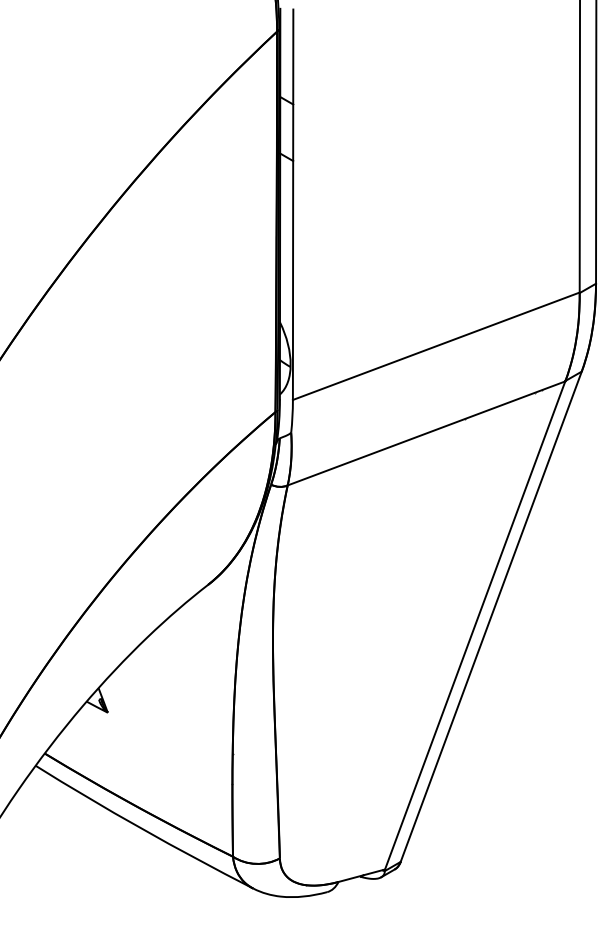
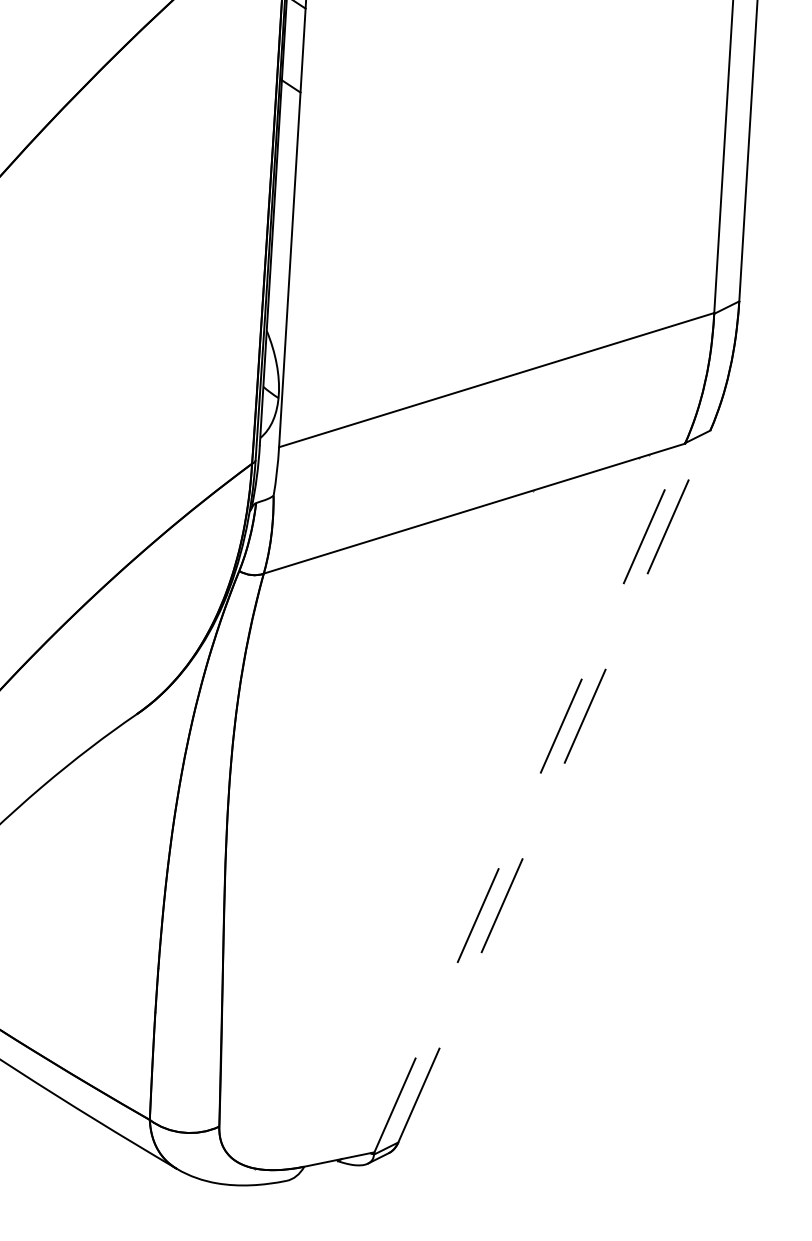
line: (491, 616) -> (554, 786), solid -> dashed
line: (475, 624) -> (530, 796), solid -> dashed

